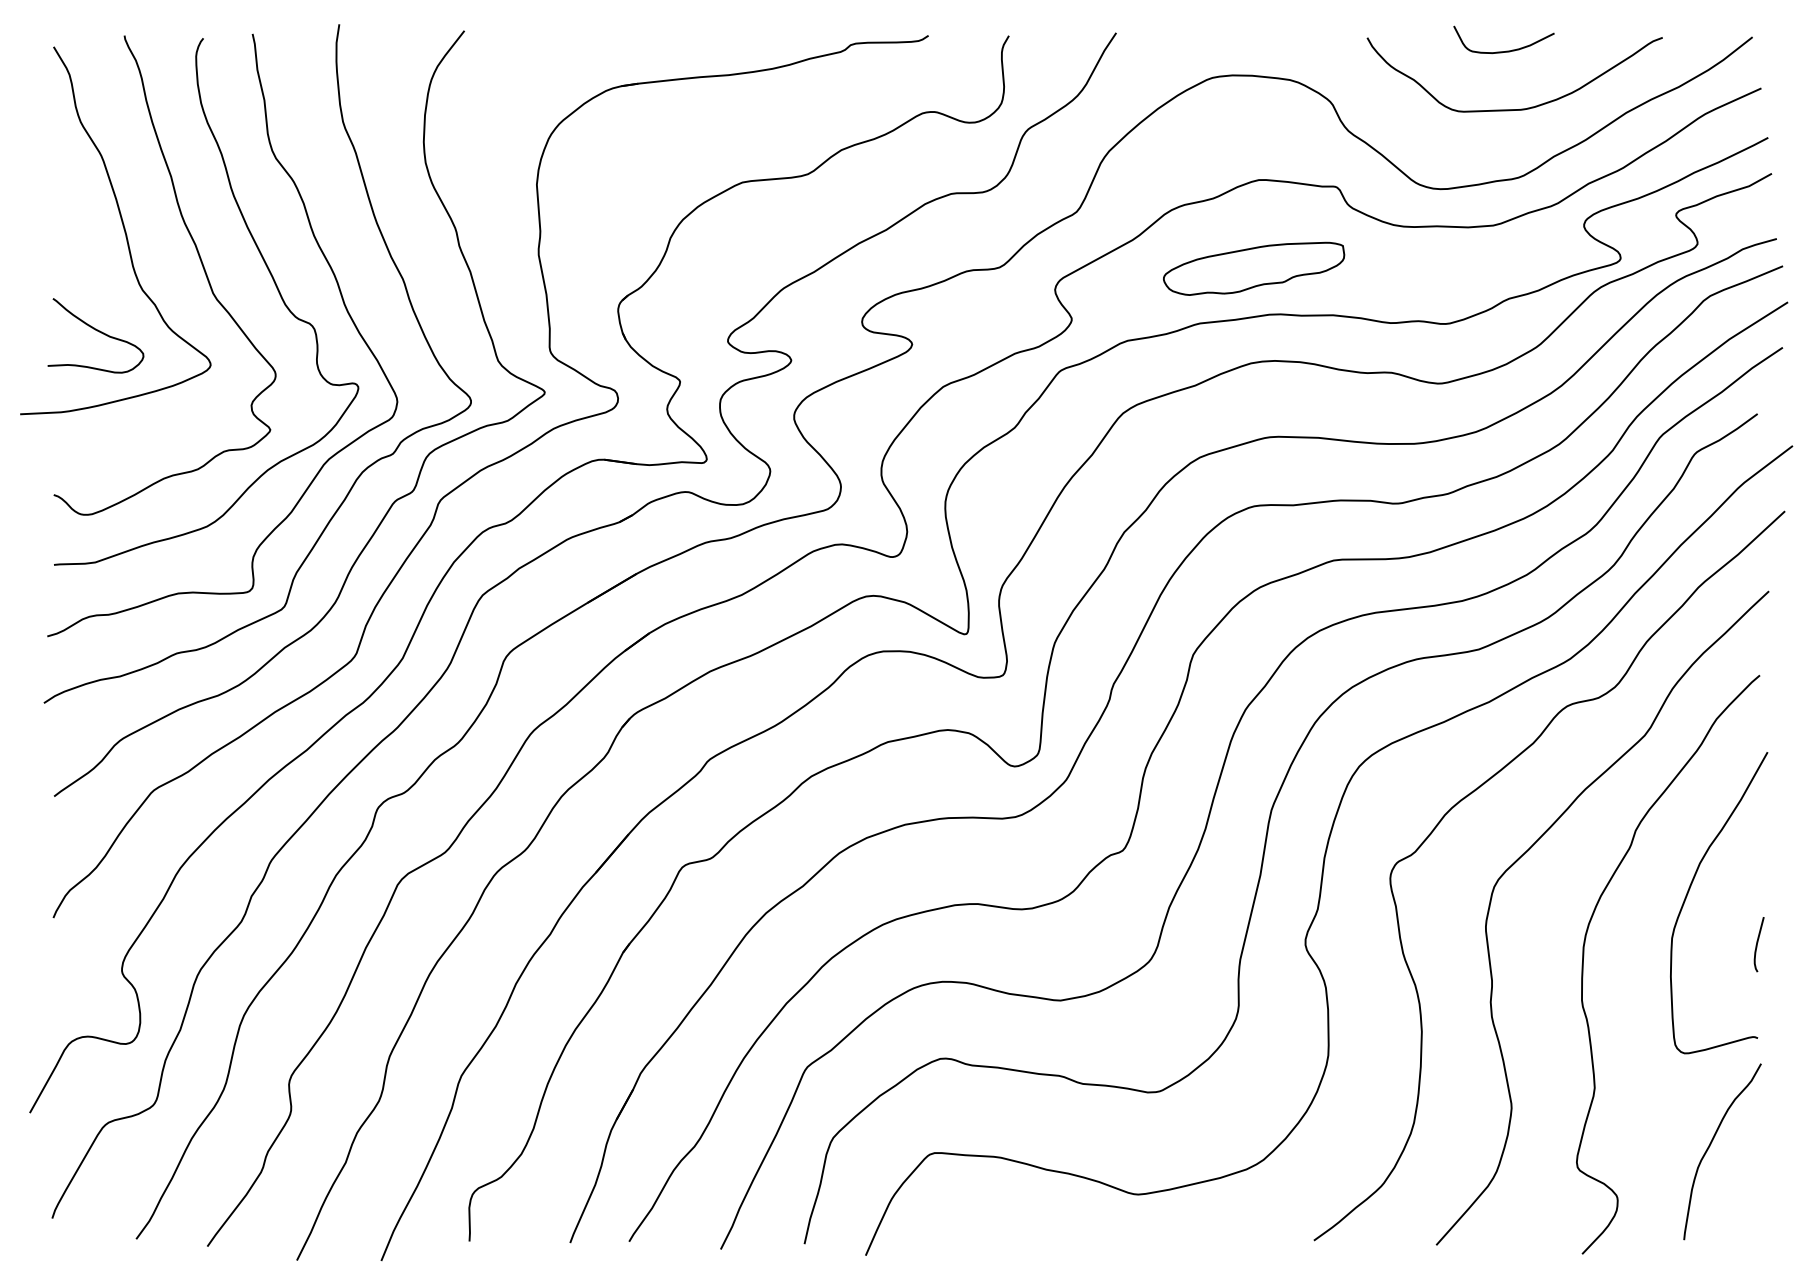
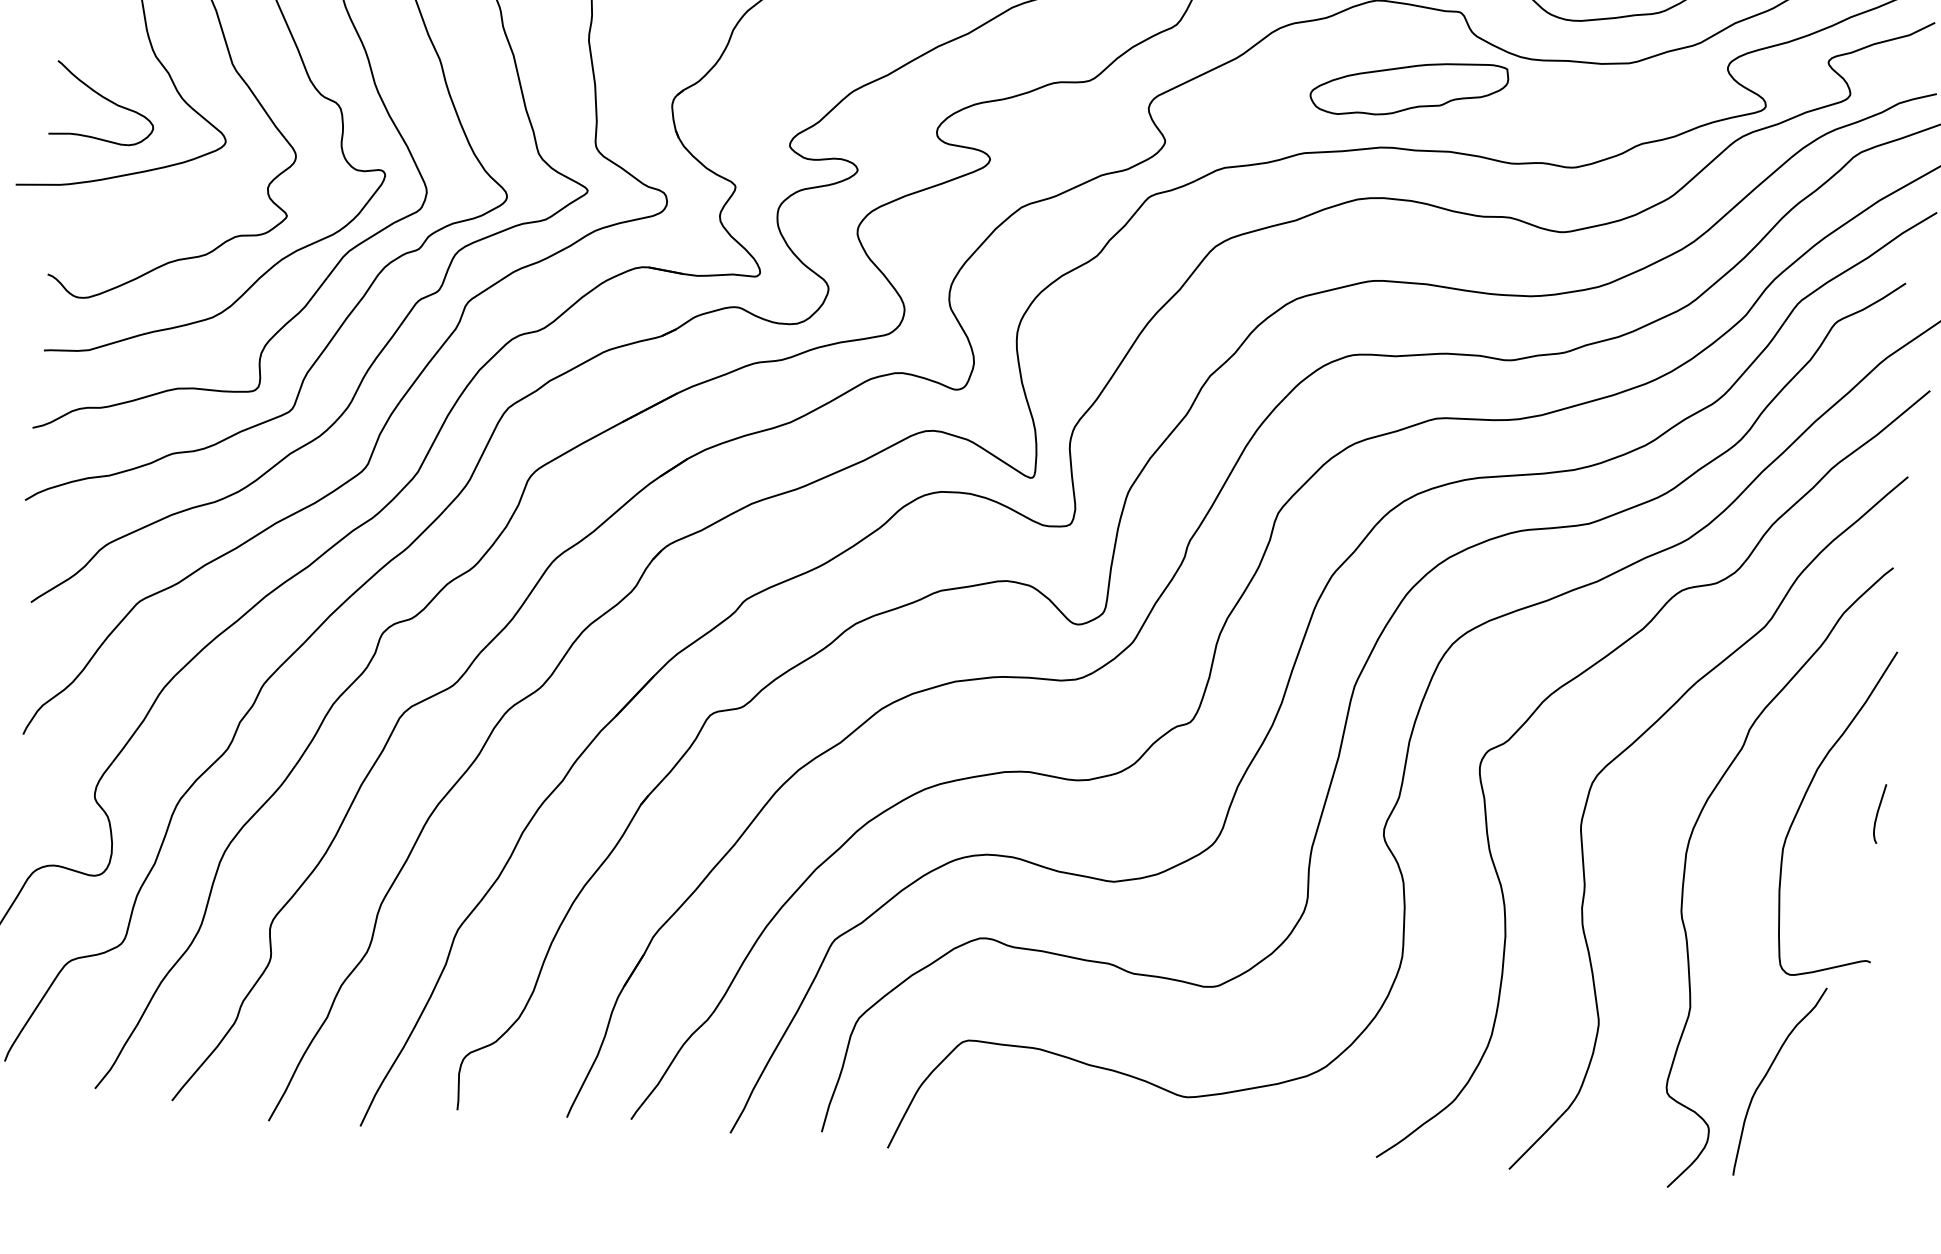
part: (1254, 268) -> (1409, 88), moved
curve: (1757, 944) -> (1878, 813), moved
curve: (1710, 1146) -> (1767, 1075), moved

